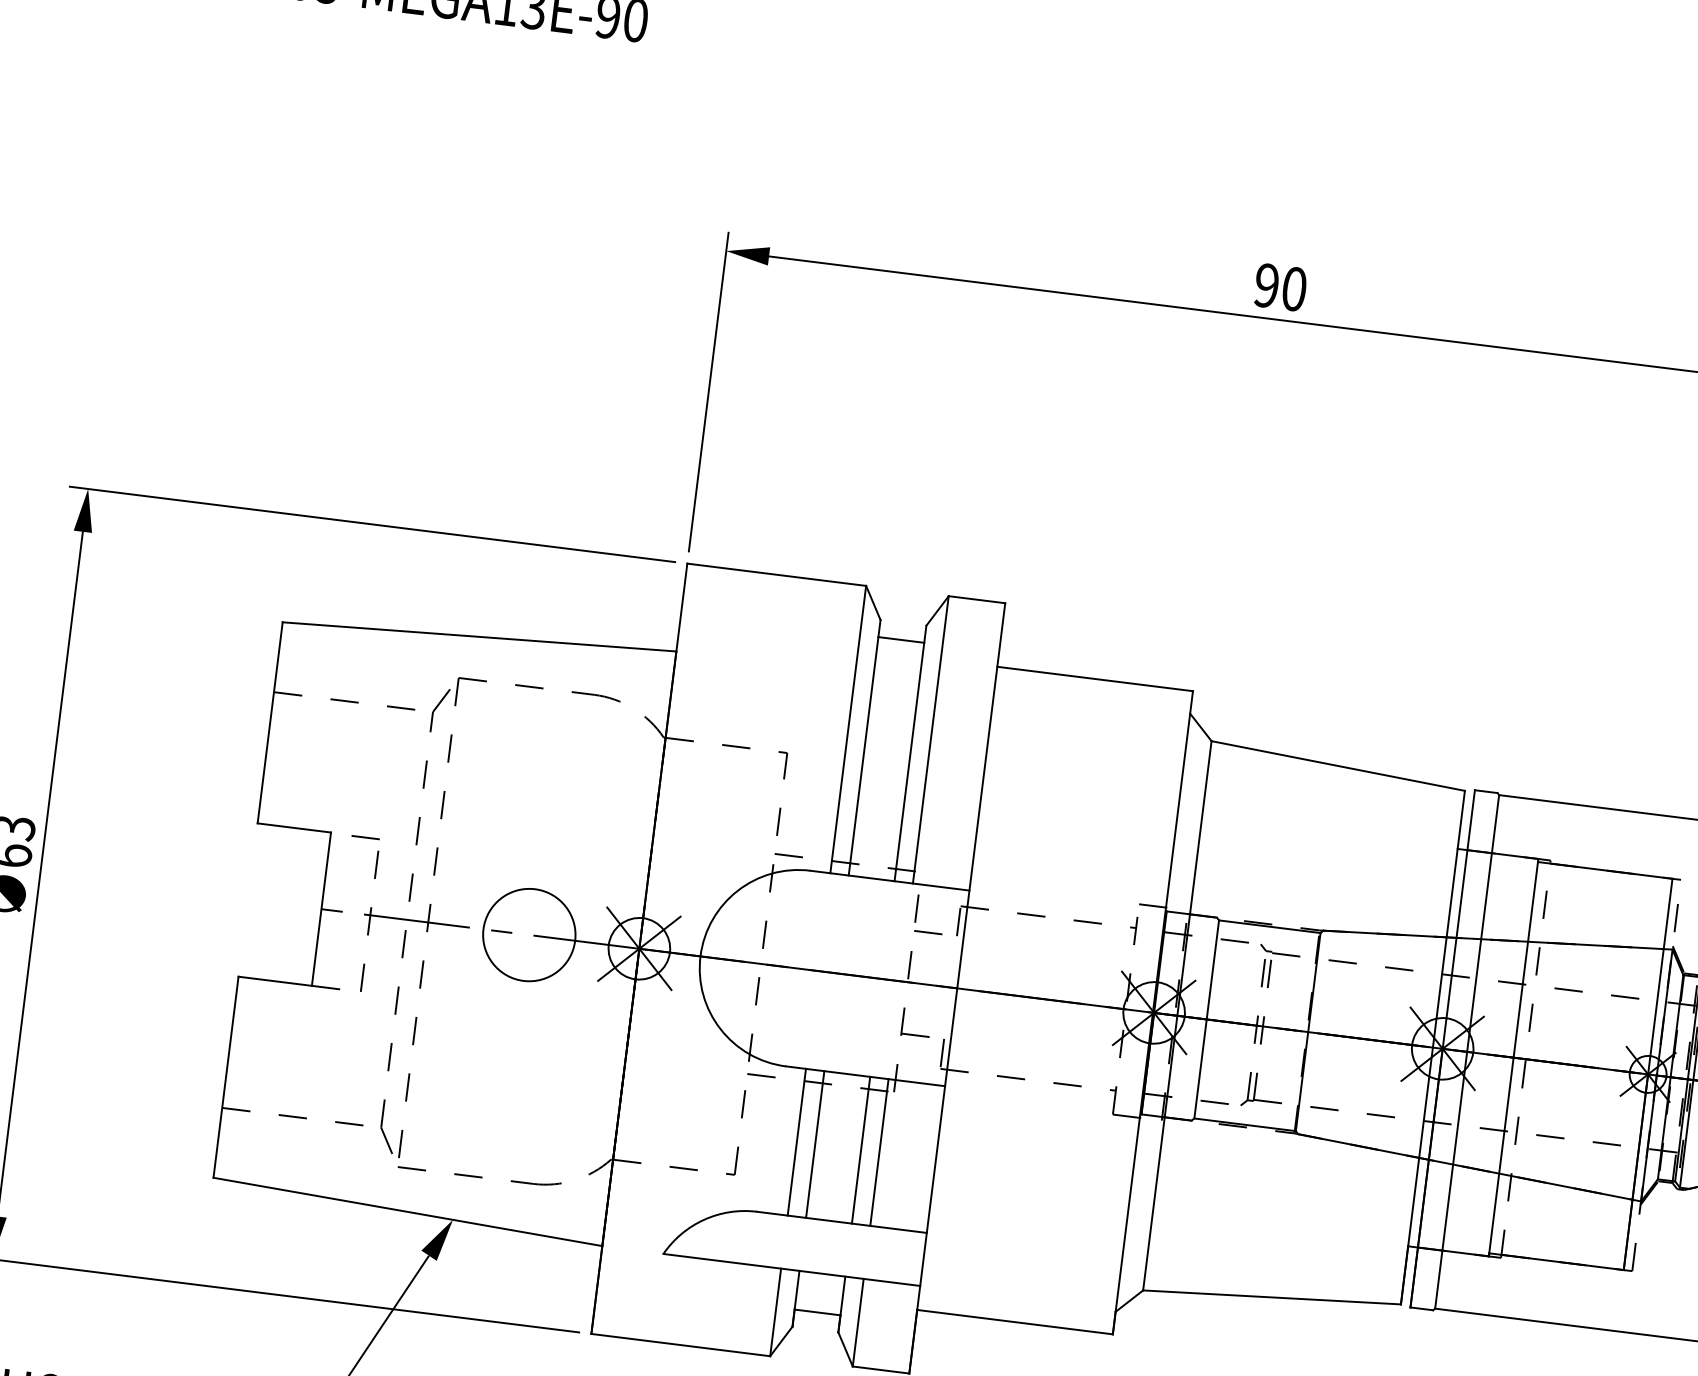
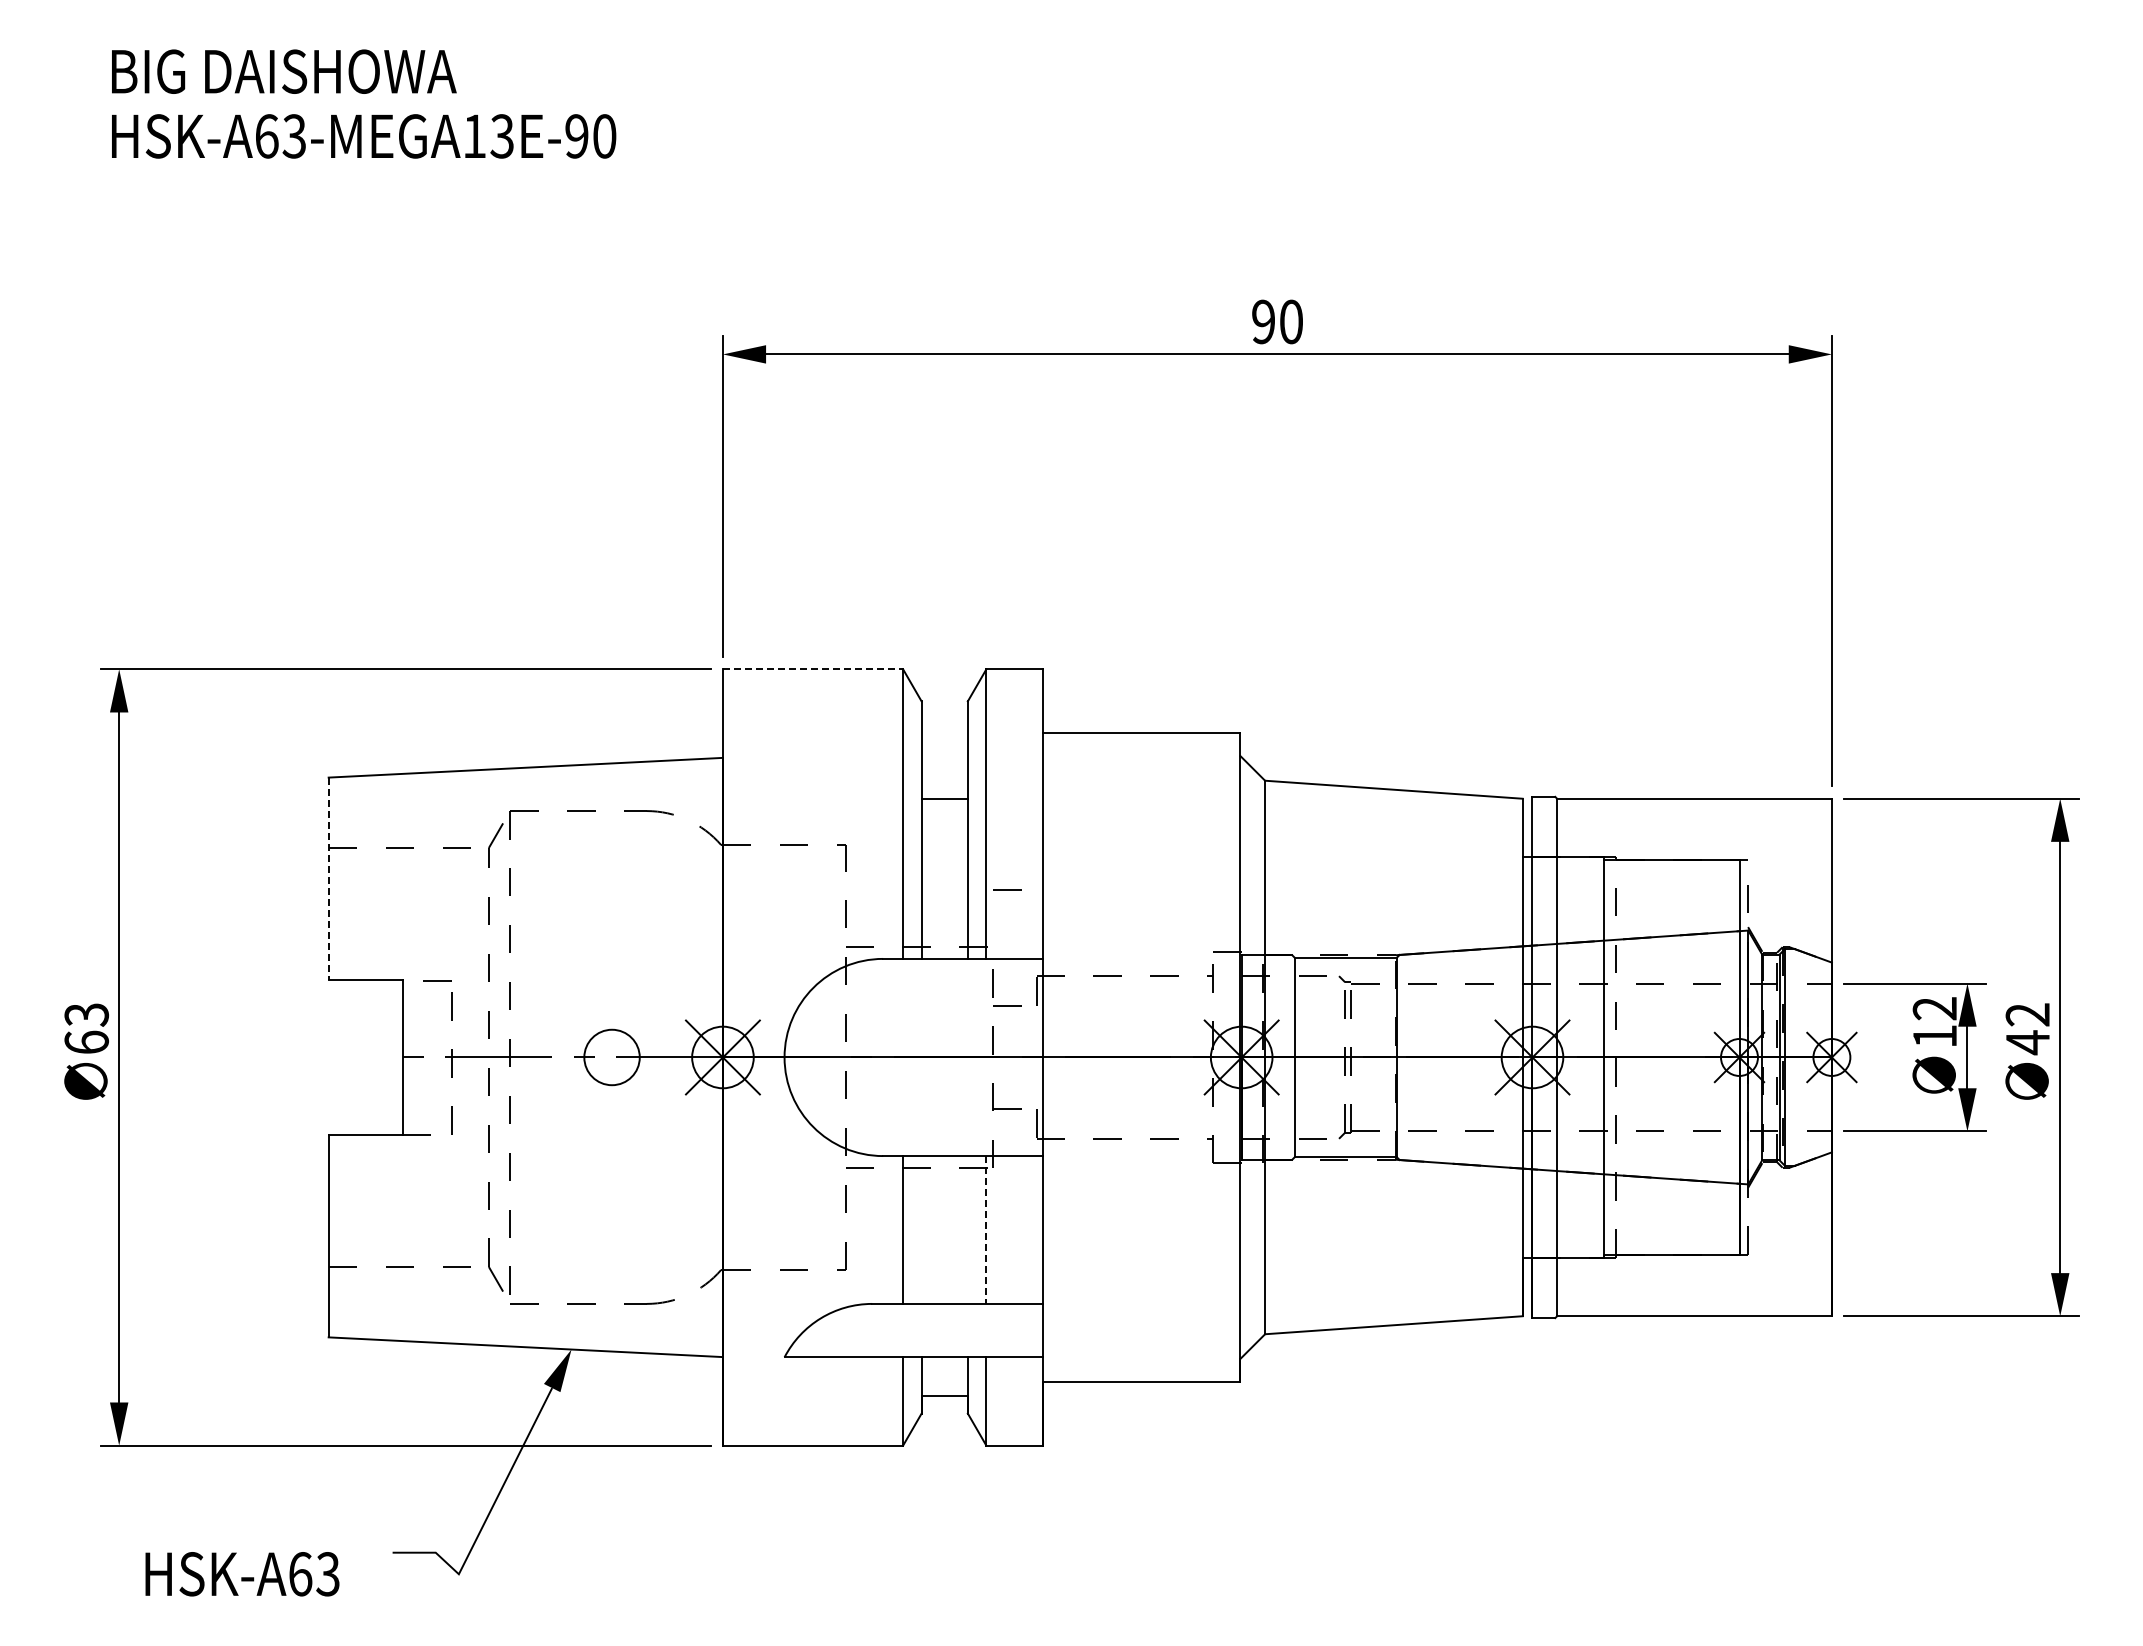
line: (777, 574) -> (813, 669), solid -> dashed
line: (901, 639) -> (944, 798), moved
line: (269, 723) -> (328, 879), solid -> dashed
line: (942, 817) -> (1007, 889), added
circle: (528, 935) -> (611, 1057), size x0.6
line: (815, 1144) -> (921, 1229), removed
line: (860, 1149) -> (967, 1229), removed
line: (879, 1152) -> (986, 1229), solid -> dashed

